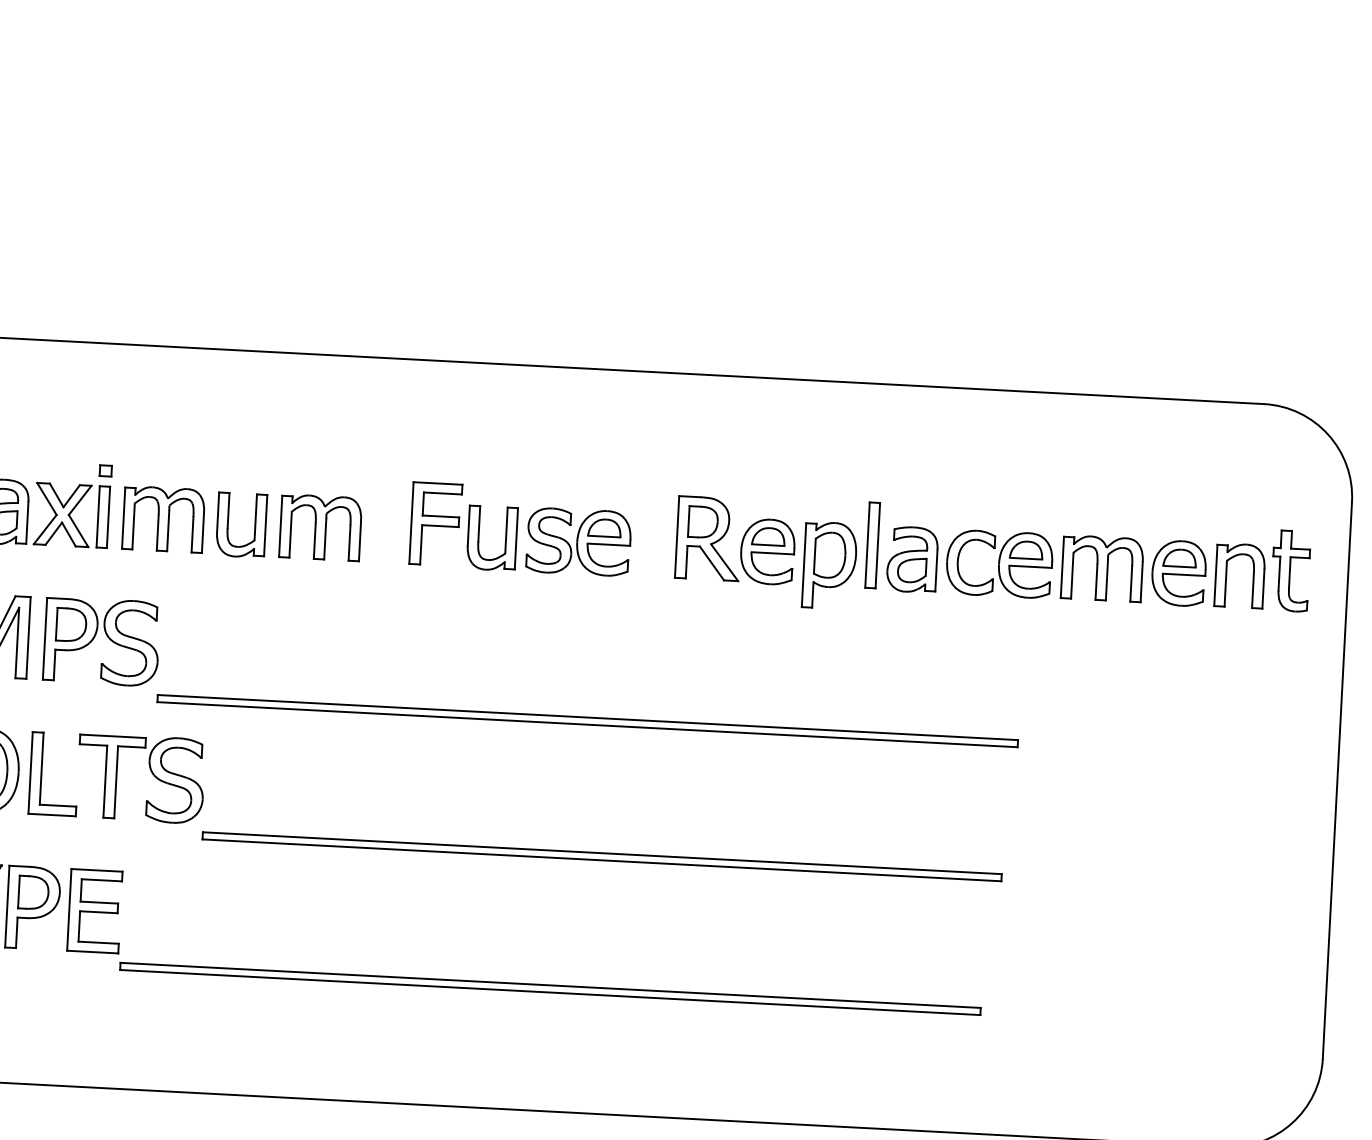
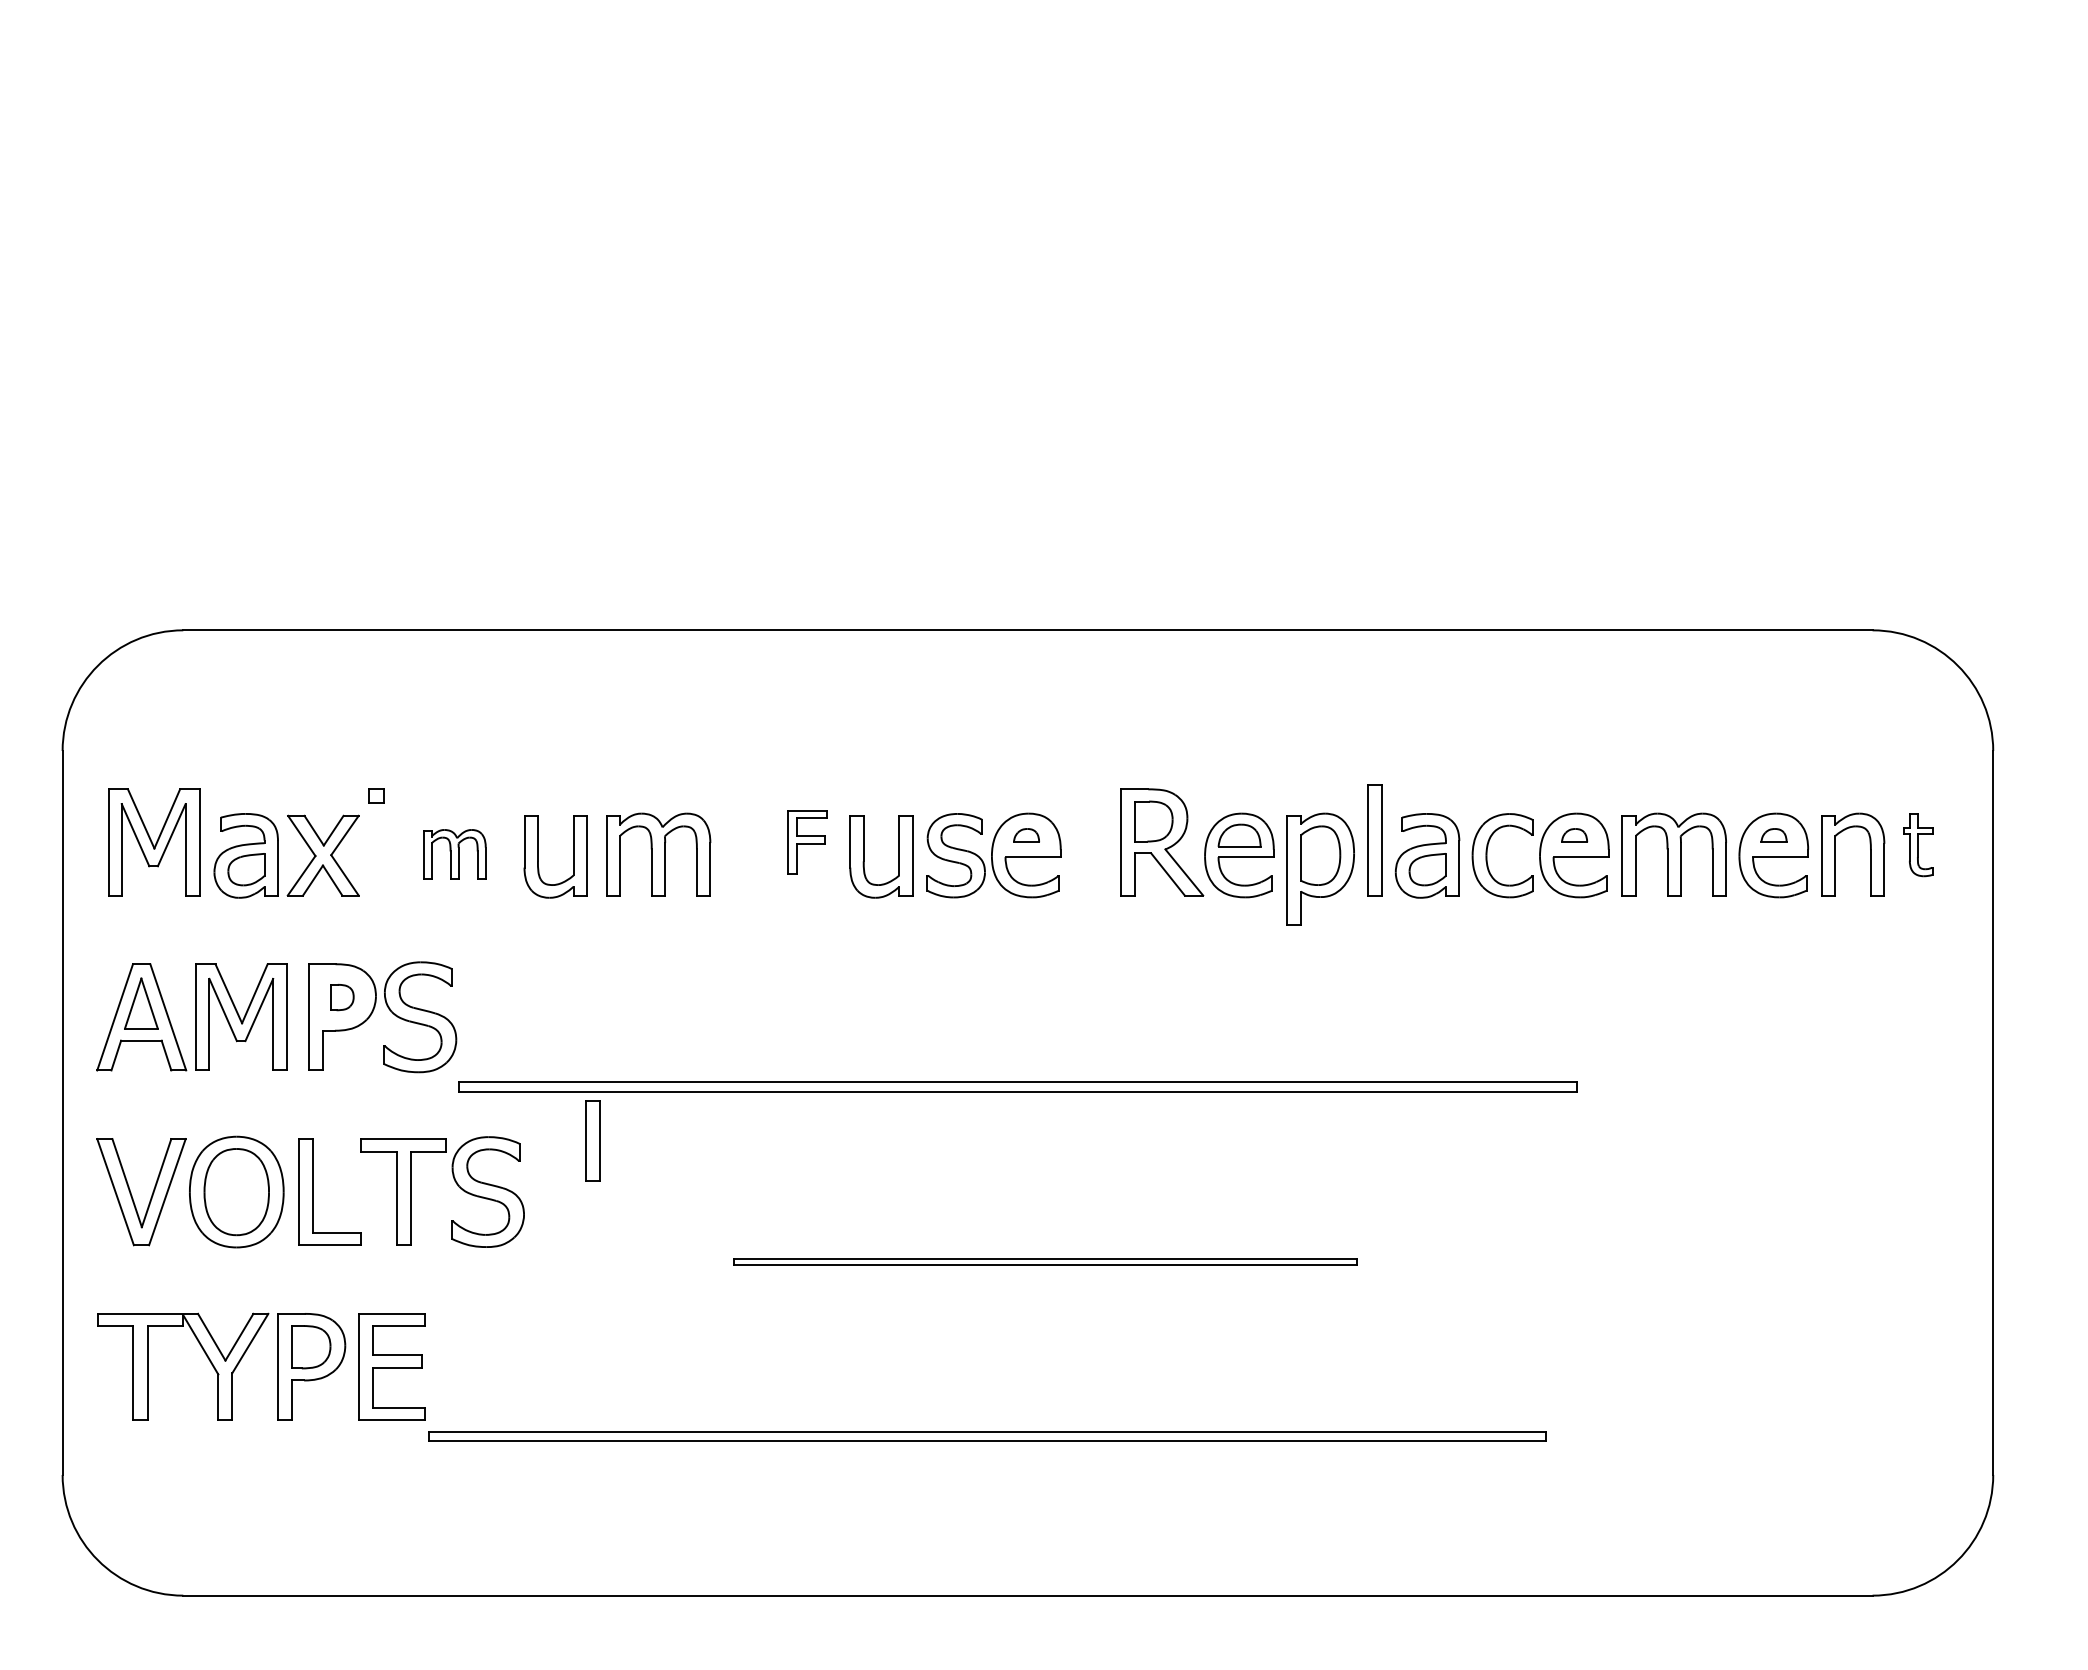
part: (102, 516) -> (592, 1140), moved
part: (163, 519) -> (454, 854), size x0.6
part: (435, 524) -> (807, 842), size x0.6
part: (604, 527) -> (1026, 835), size x0.6
part: (1026, 549) -> (1574, 835), size x0.6
part: (1179, 557) -> (1773, 835), size x0.6
part: (1290, 570) -> (1918, 844), size x0.6
part: (71, 624) -> (342, 997), size x0.6
part: (602, 856) -> (1045, 1261), size x0.6

